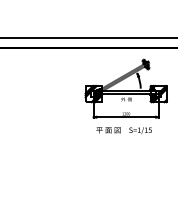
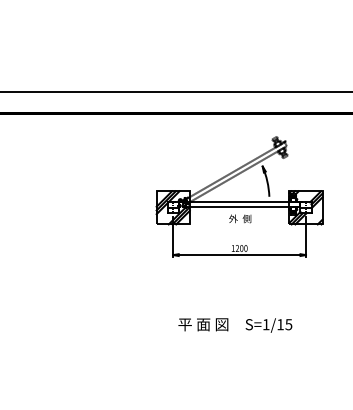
text: (123, 130) -> (234, 325), moved

